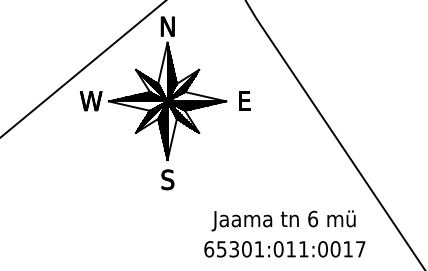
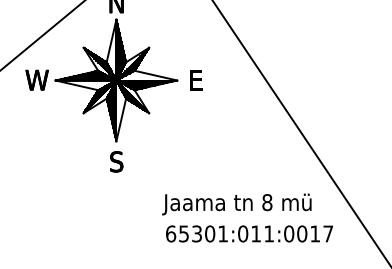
text: (313, 218) -> (267, 201), 6 -> 8
text: (284, 249) -> (249, 234), moved

